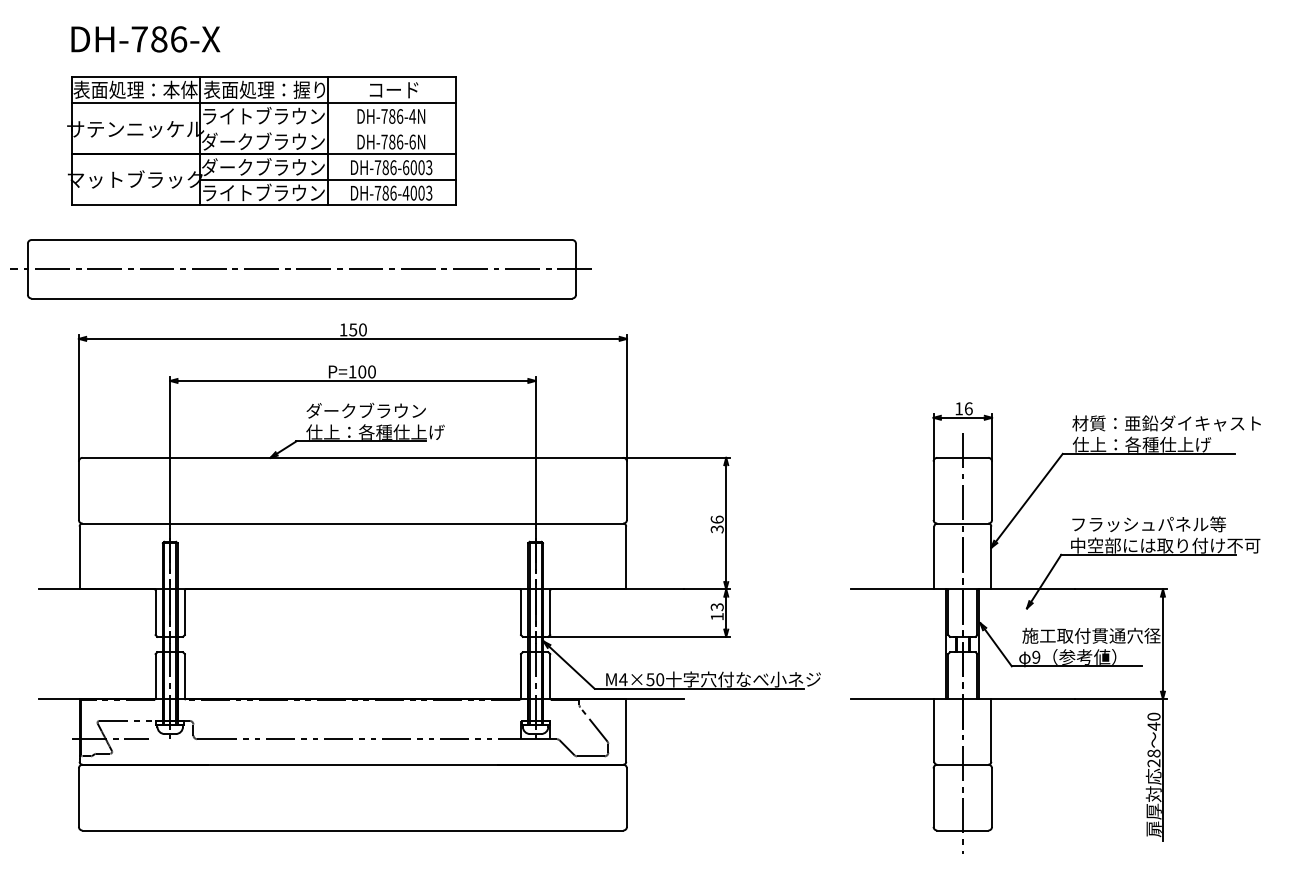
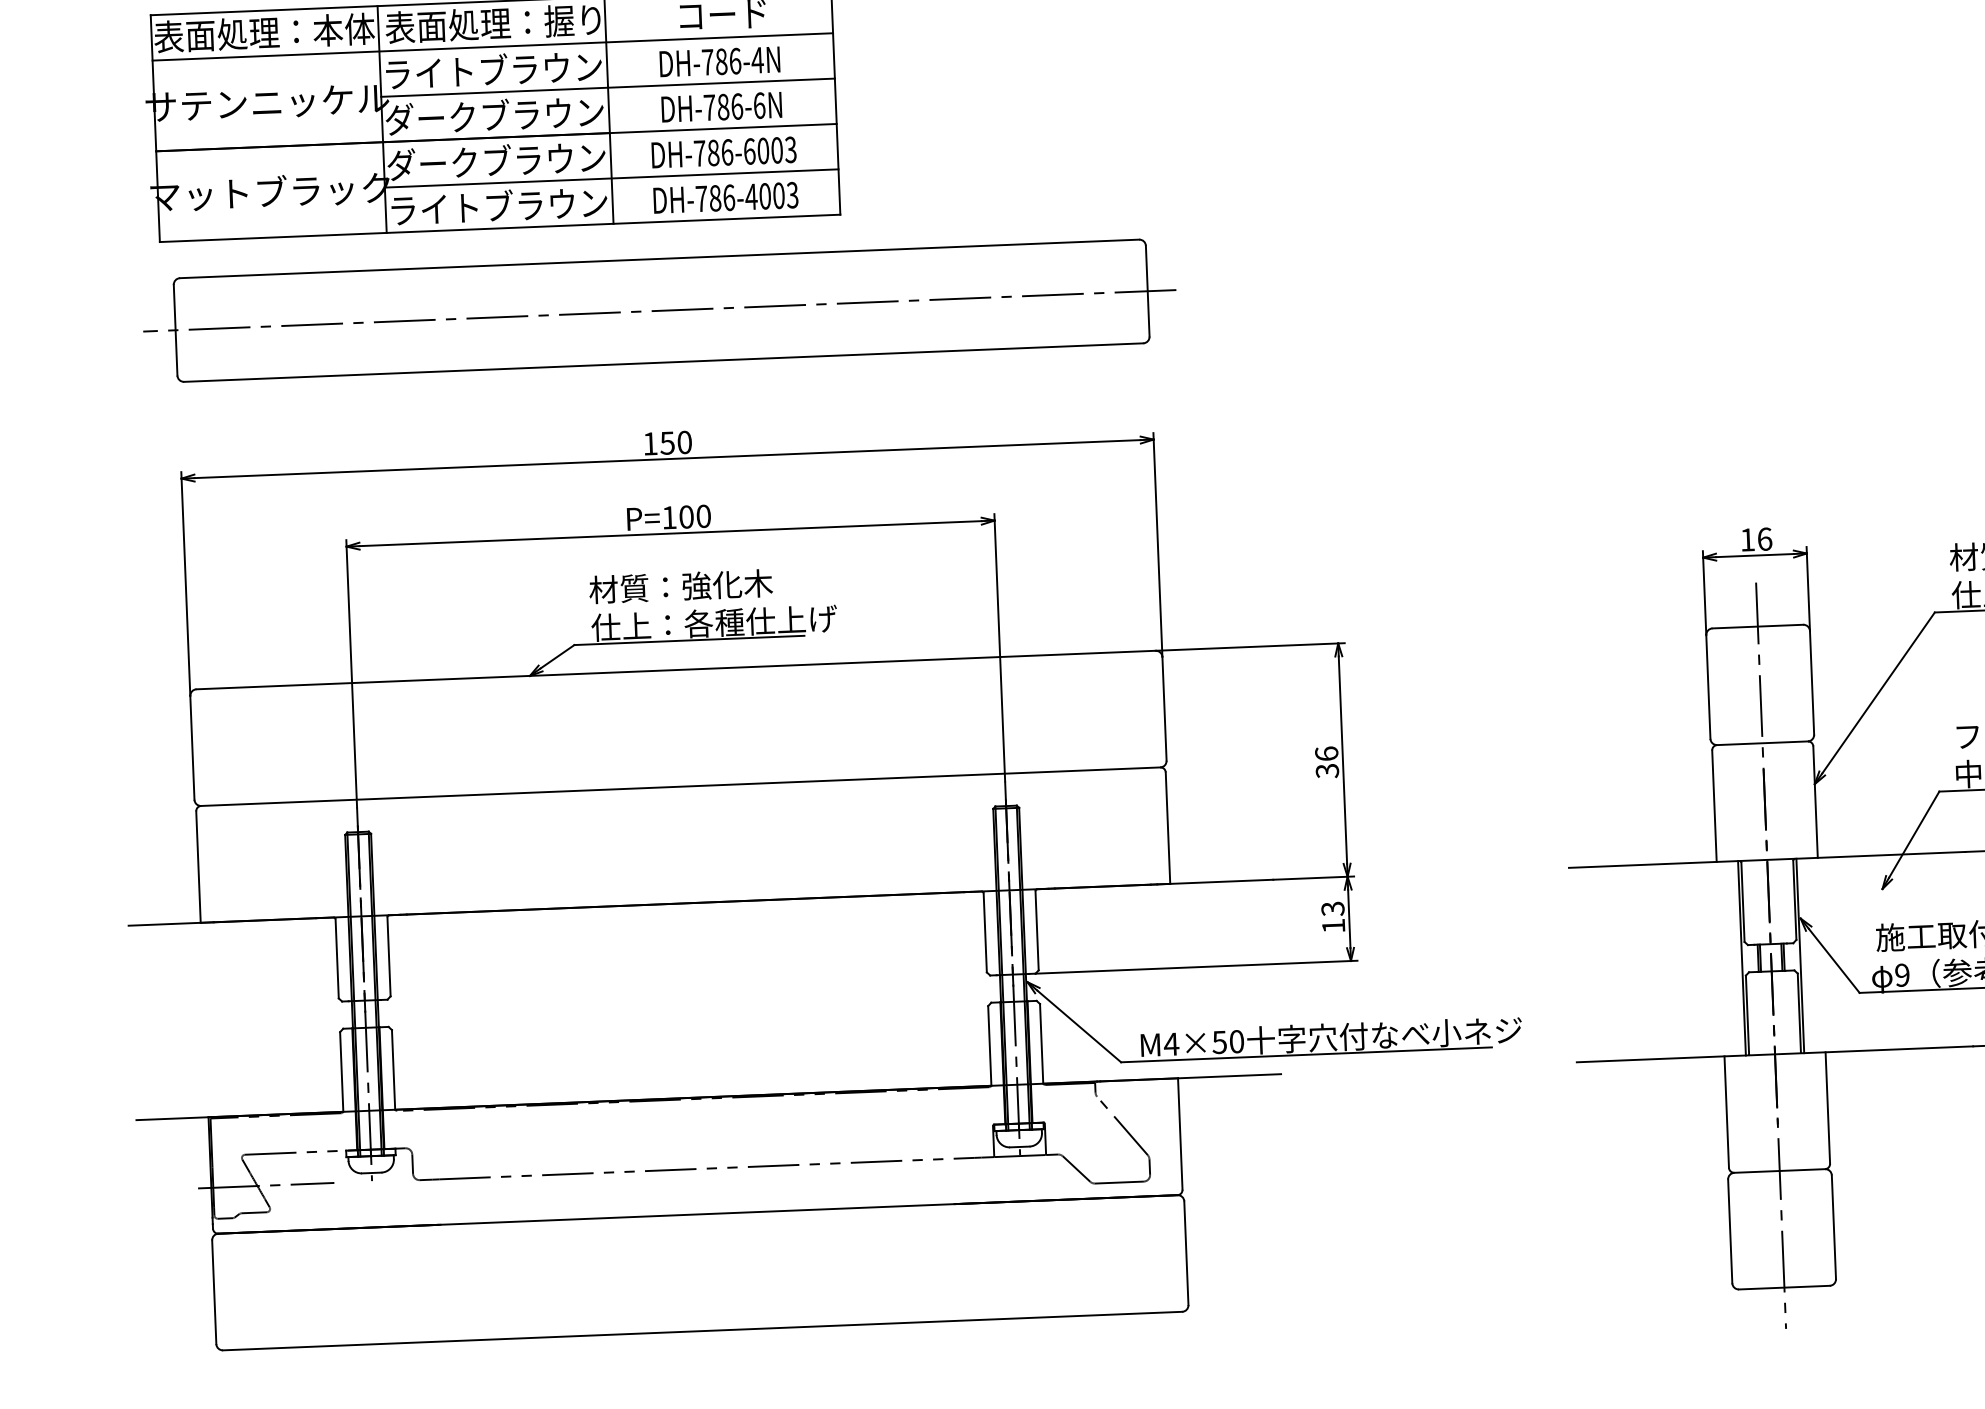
line: (327, 128) -> (607, 87), added
part: (300, 269) -> (659, 311), moved
text: (365, 410) -> (695, 585), ダークブラウン -> 材質：強化木

